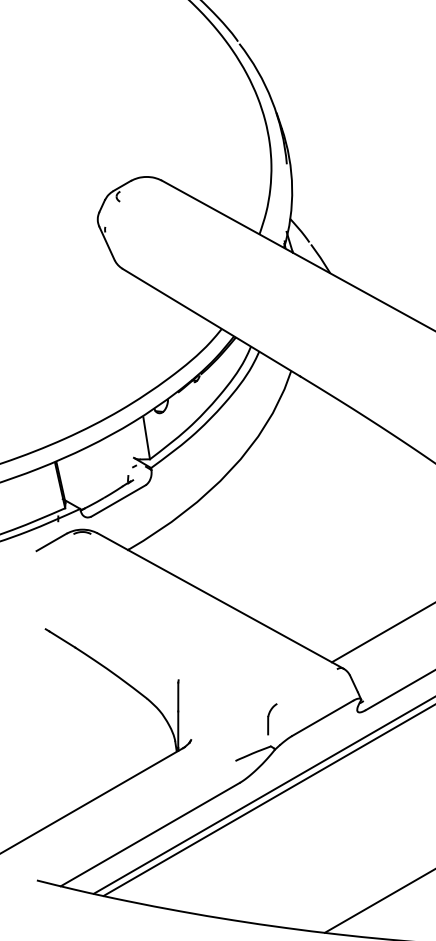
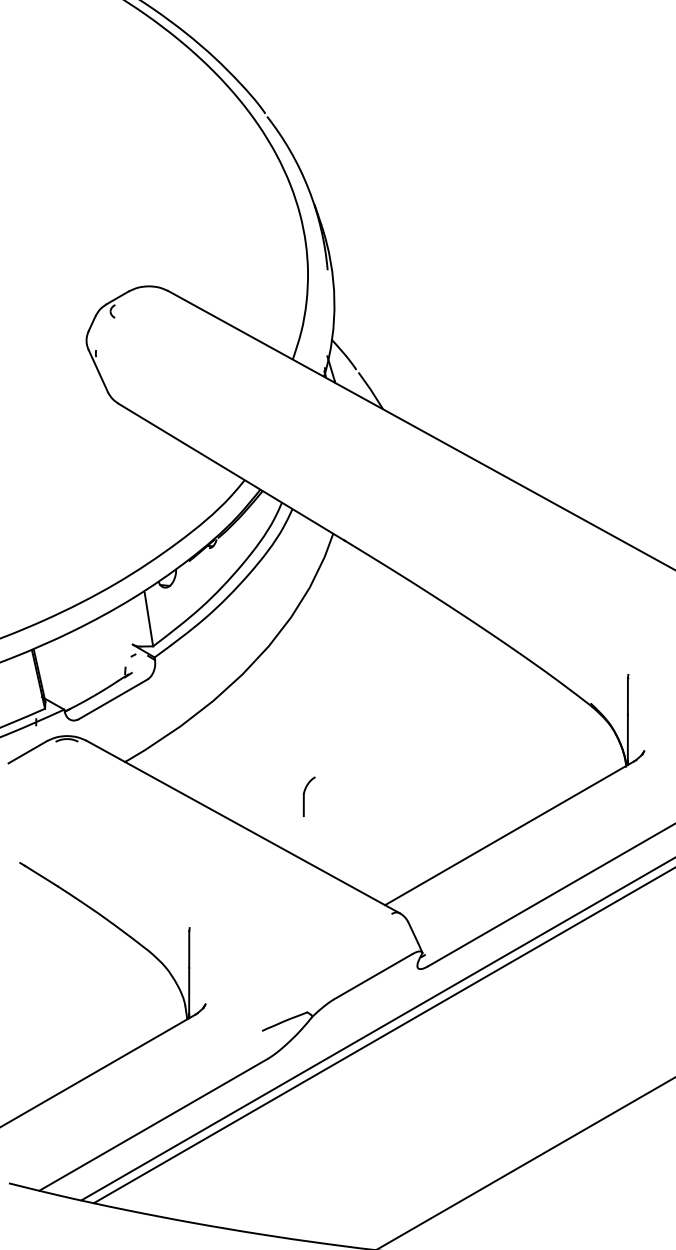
part: (271, 719) -> (308, 796), moved

